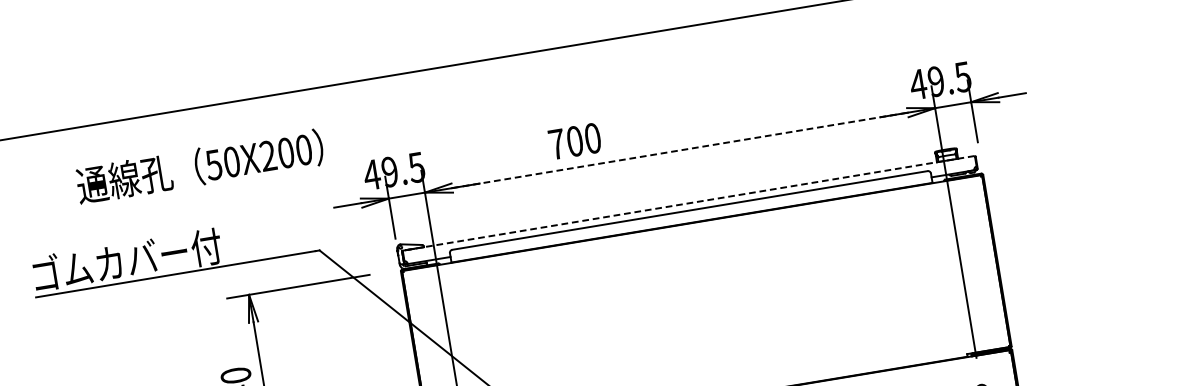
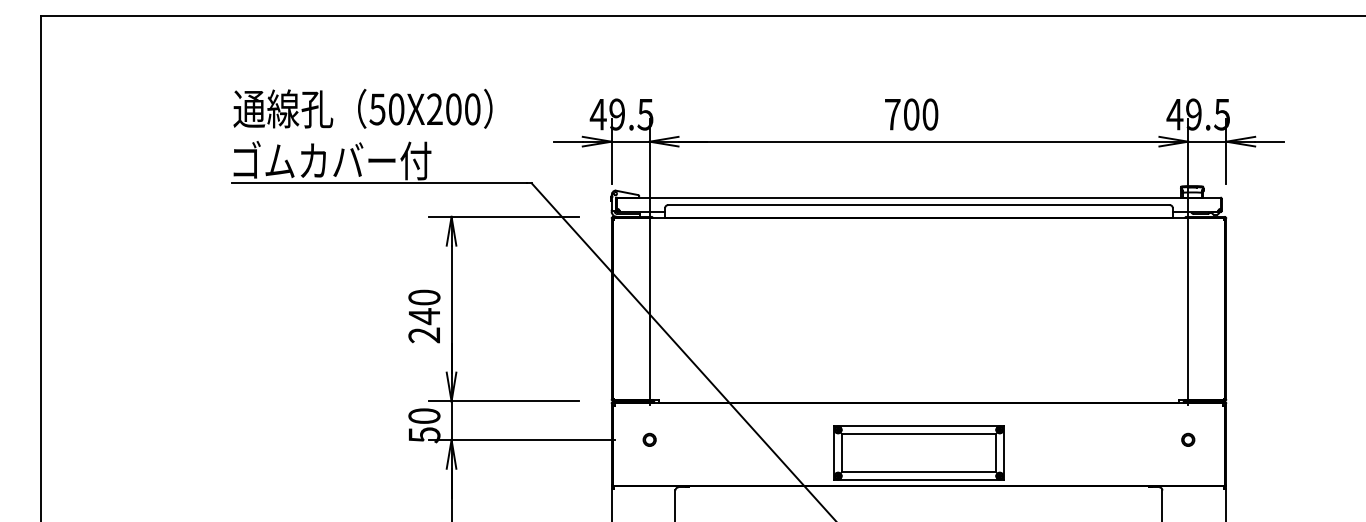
text: (574, 141) -> (911, 114), moved
line: (680, 150) -> (919, 141), dashed -> solid
text: (199, 166) -> (362, 108), moved
line: (688, 203) -> (918, 197), dashed -> solid

